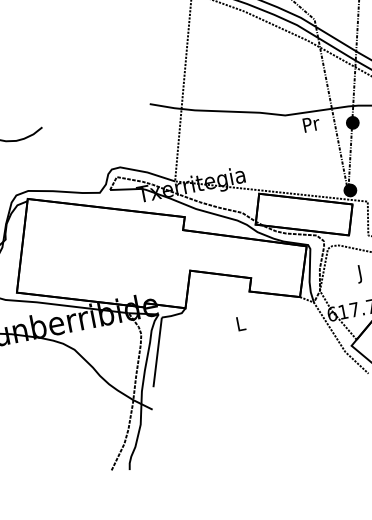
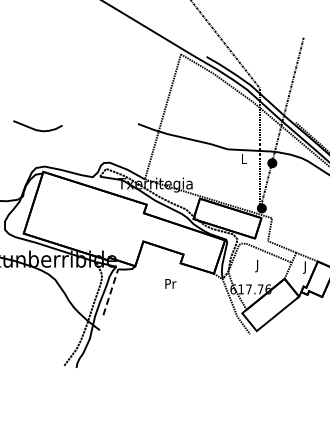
text: (310, 124) -> (243, 158), Pr -> L
text: (240, 323) -> (170, 283), L -> Pr
line: (157, 351) -> (110, 291), solid -> dashed

